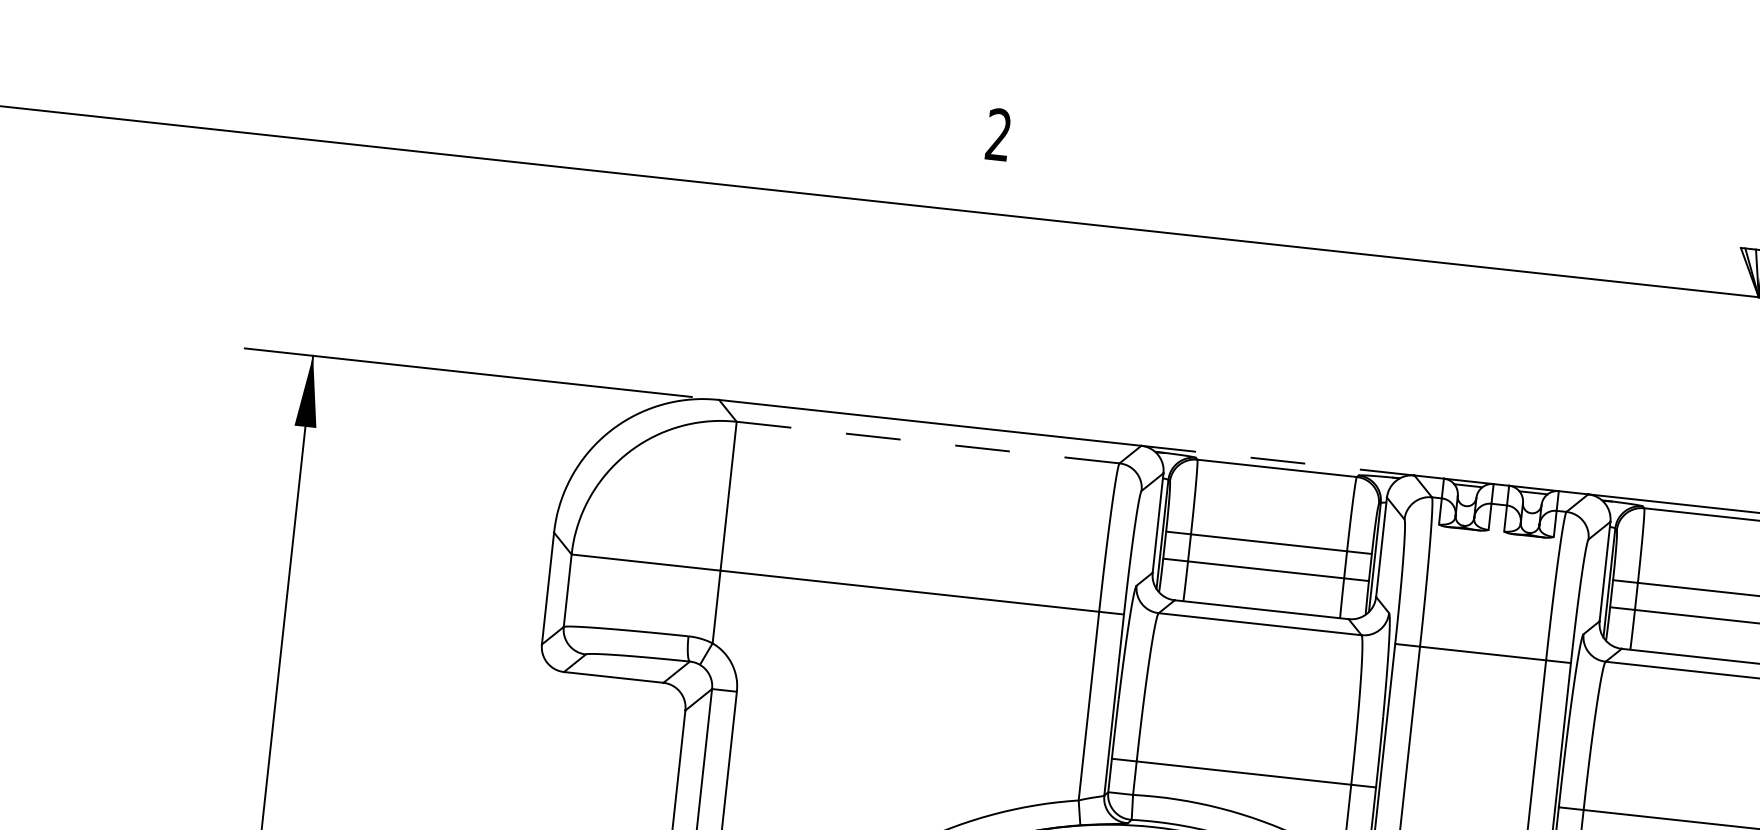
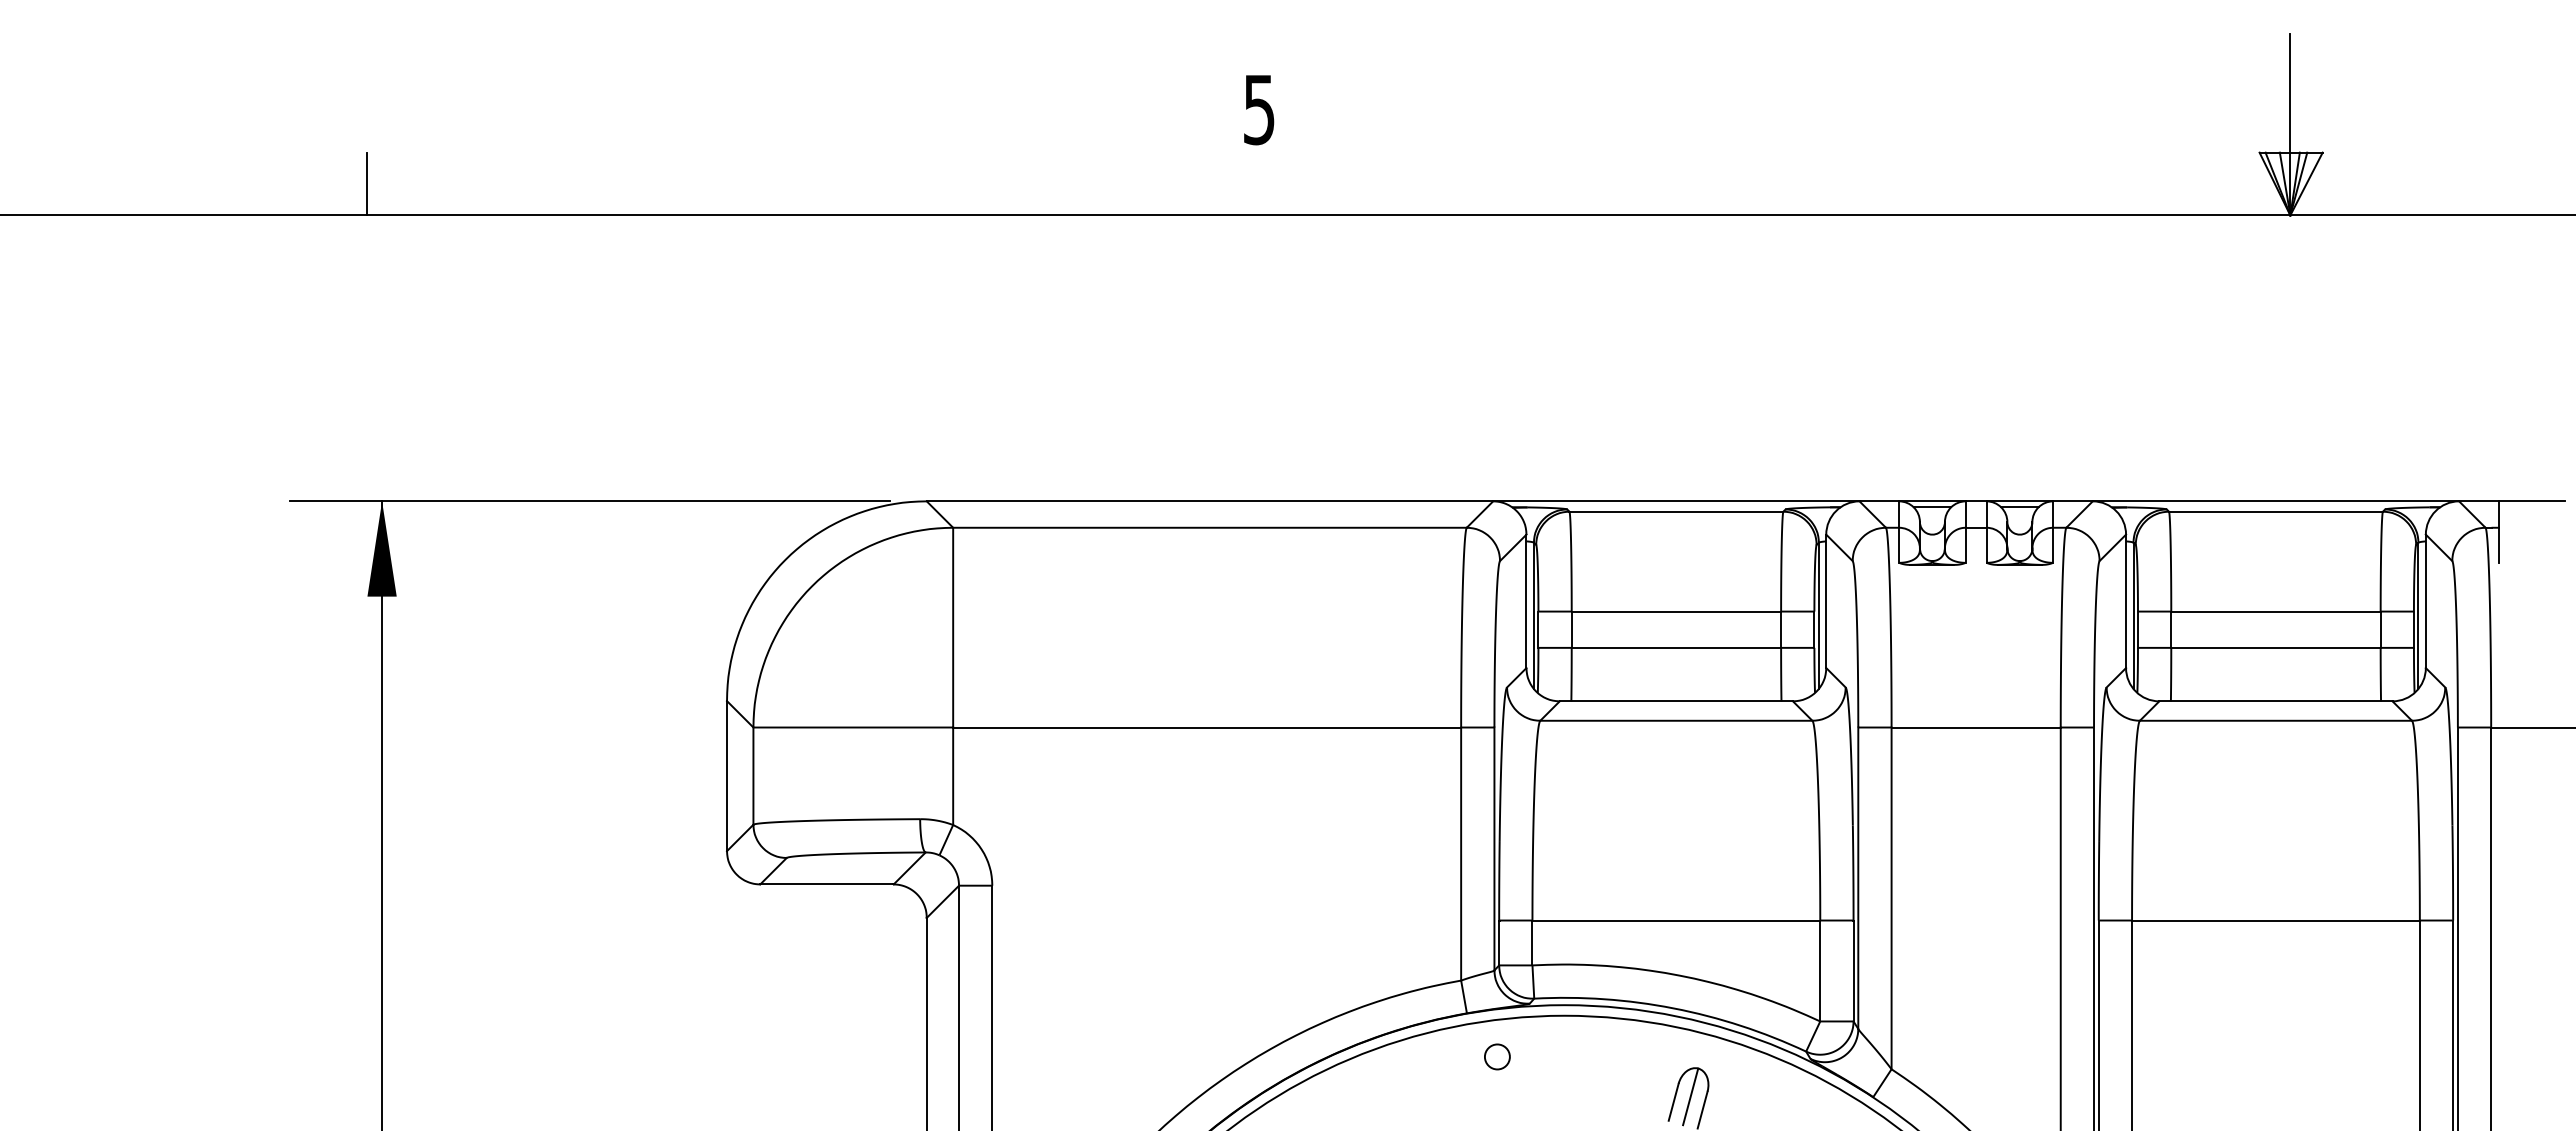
line: (327, 118) -> (366, 184), added
text: (998, 134) -> (1259, 109), 2 -> 5
line: (927, 442) -> (1209, 527), dashed -> solid
line: (1277, 460) -> (1675, 501), dashed -> solid

